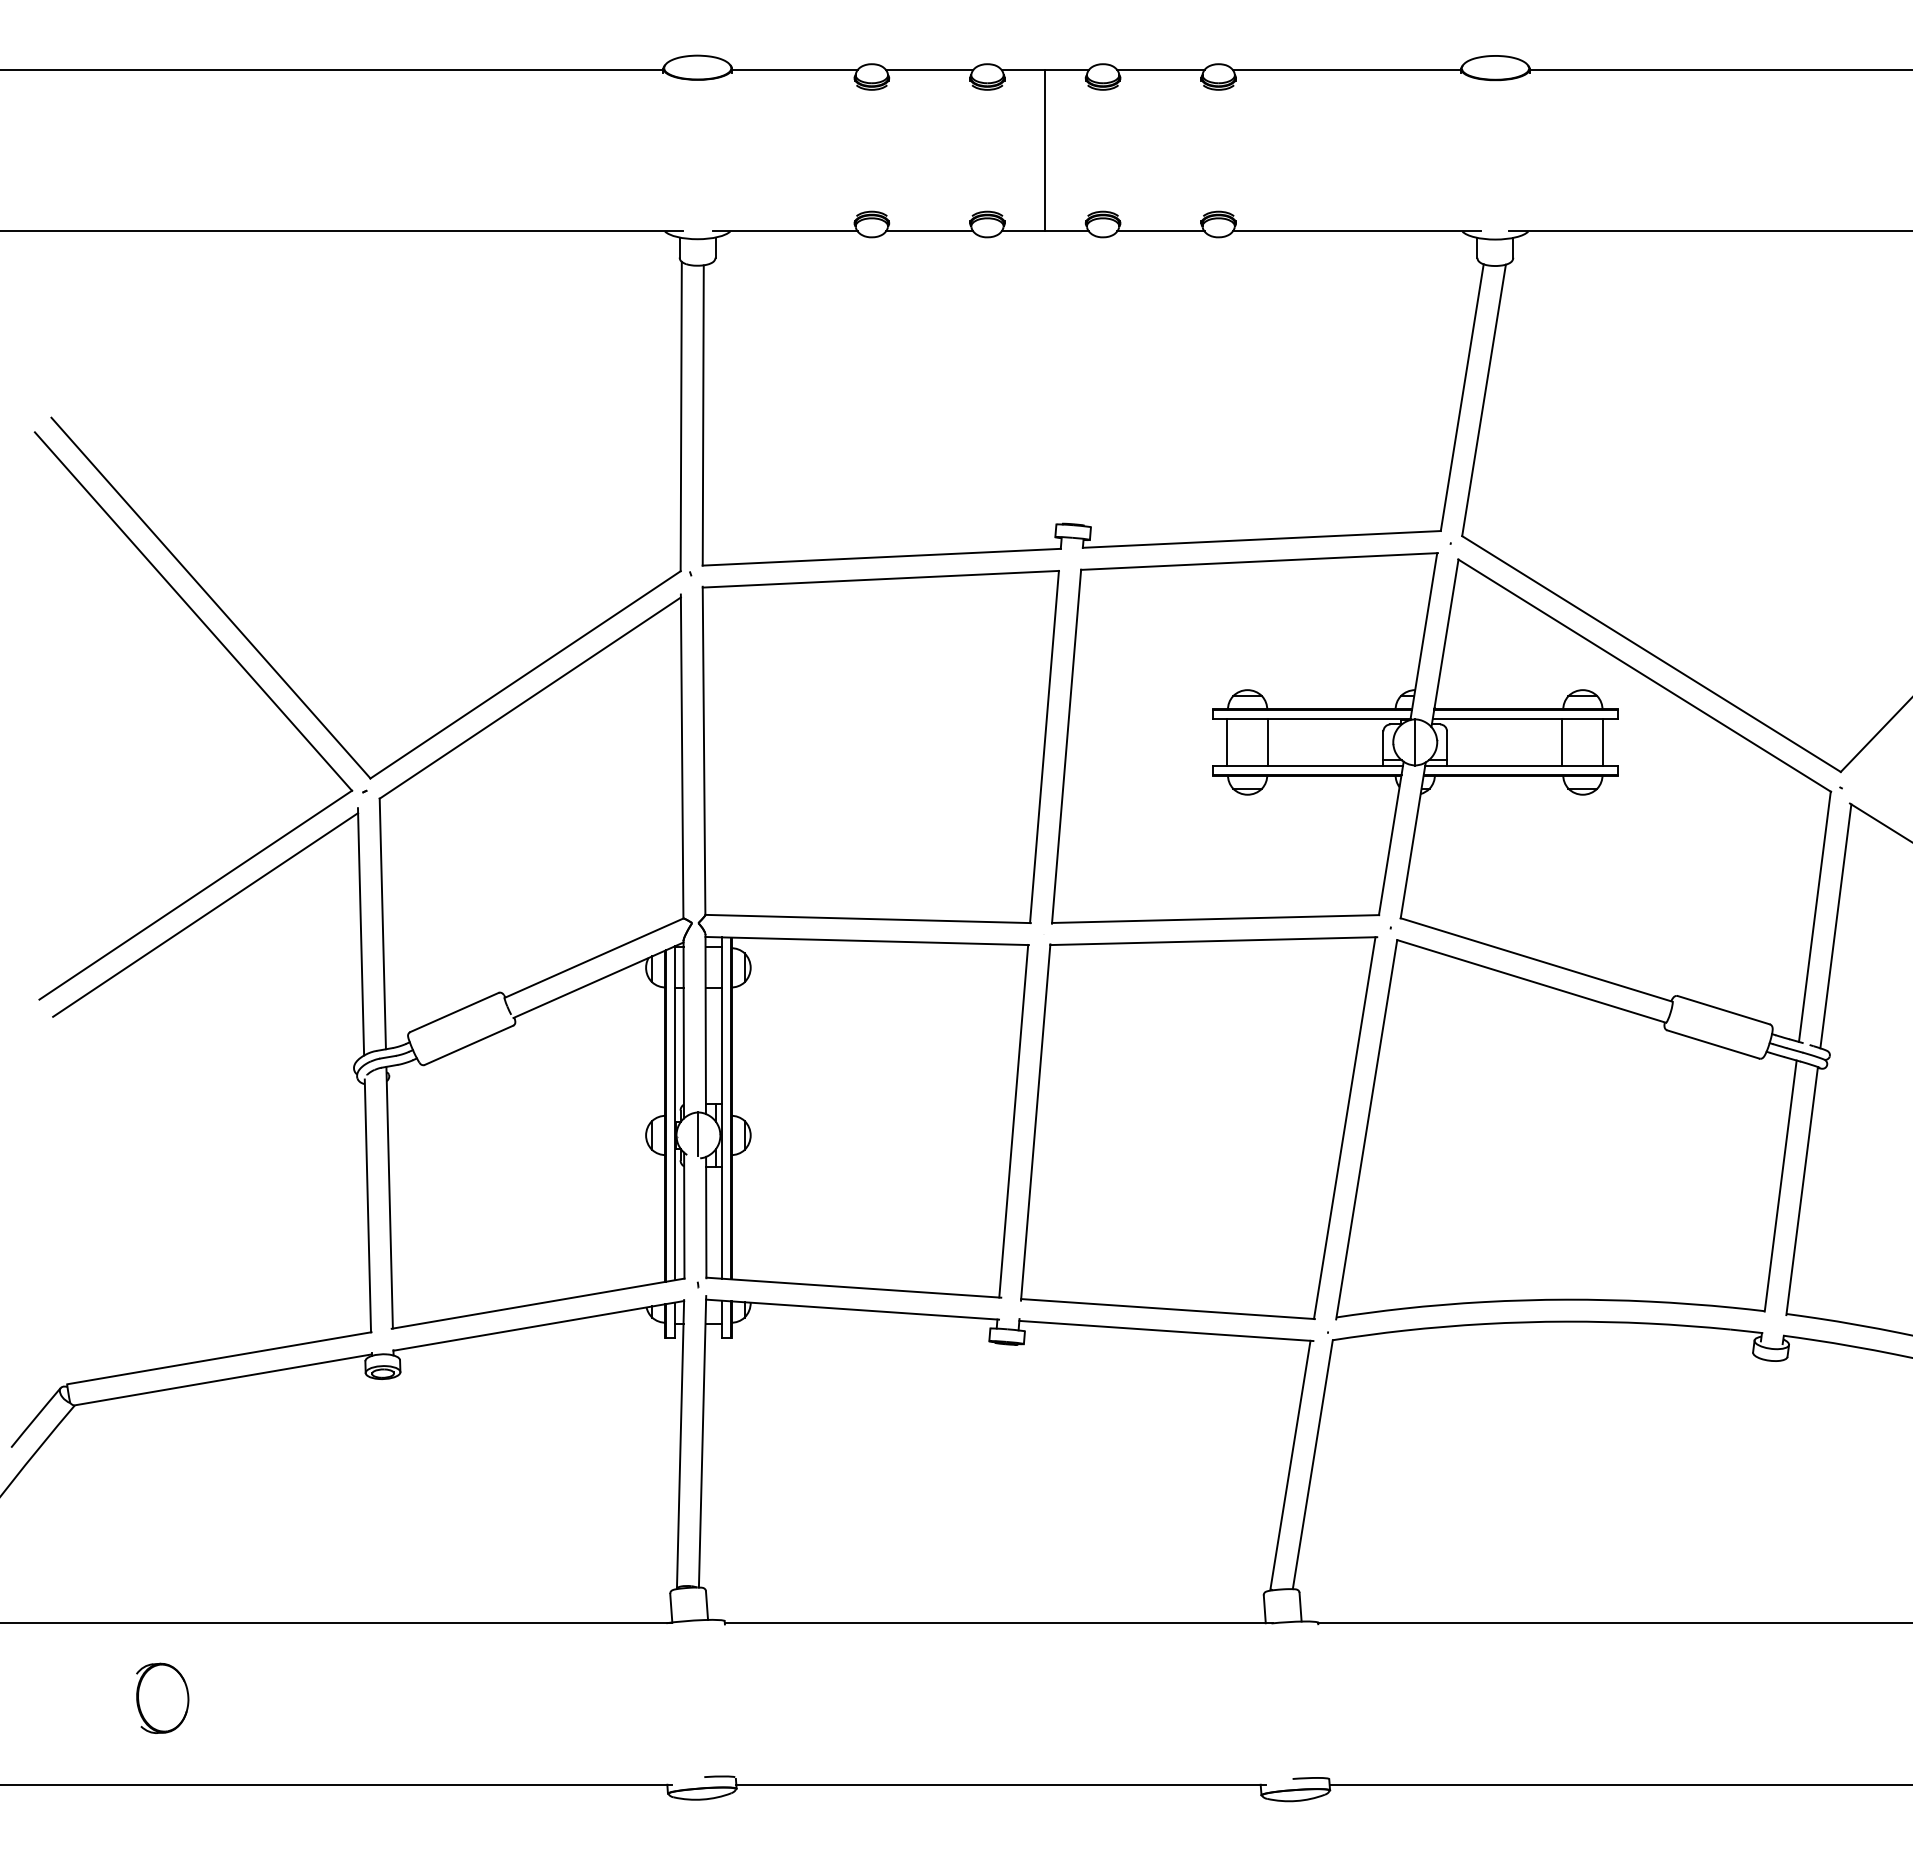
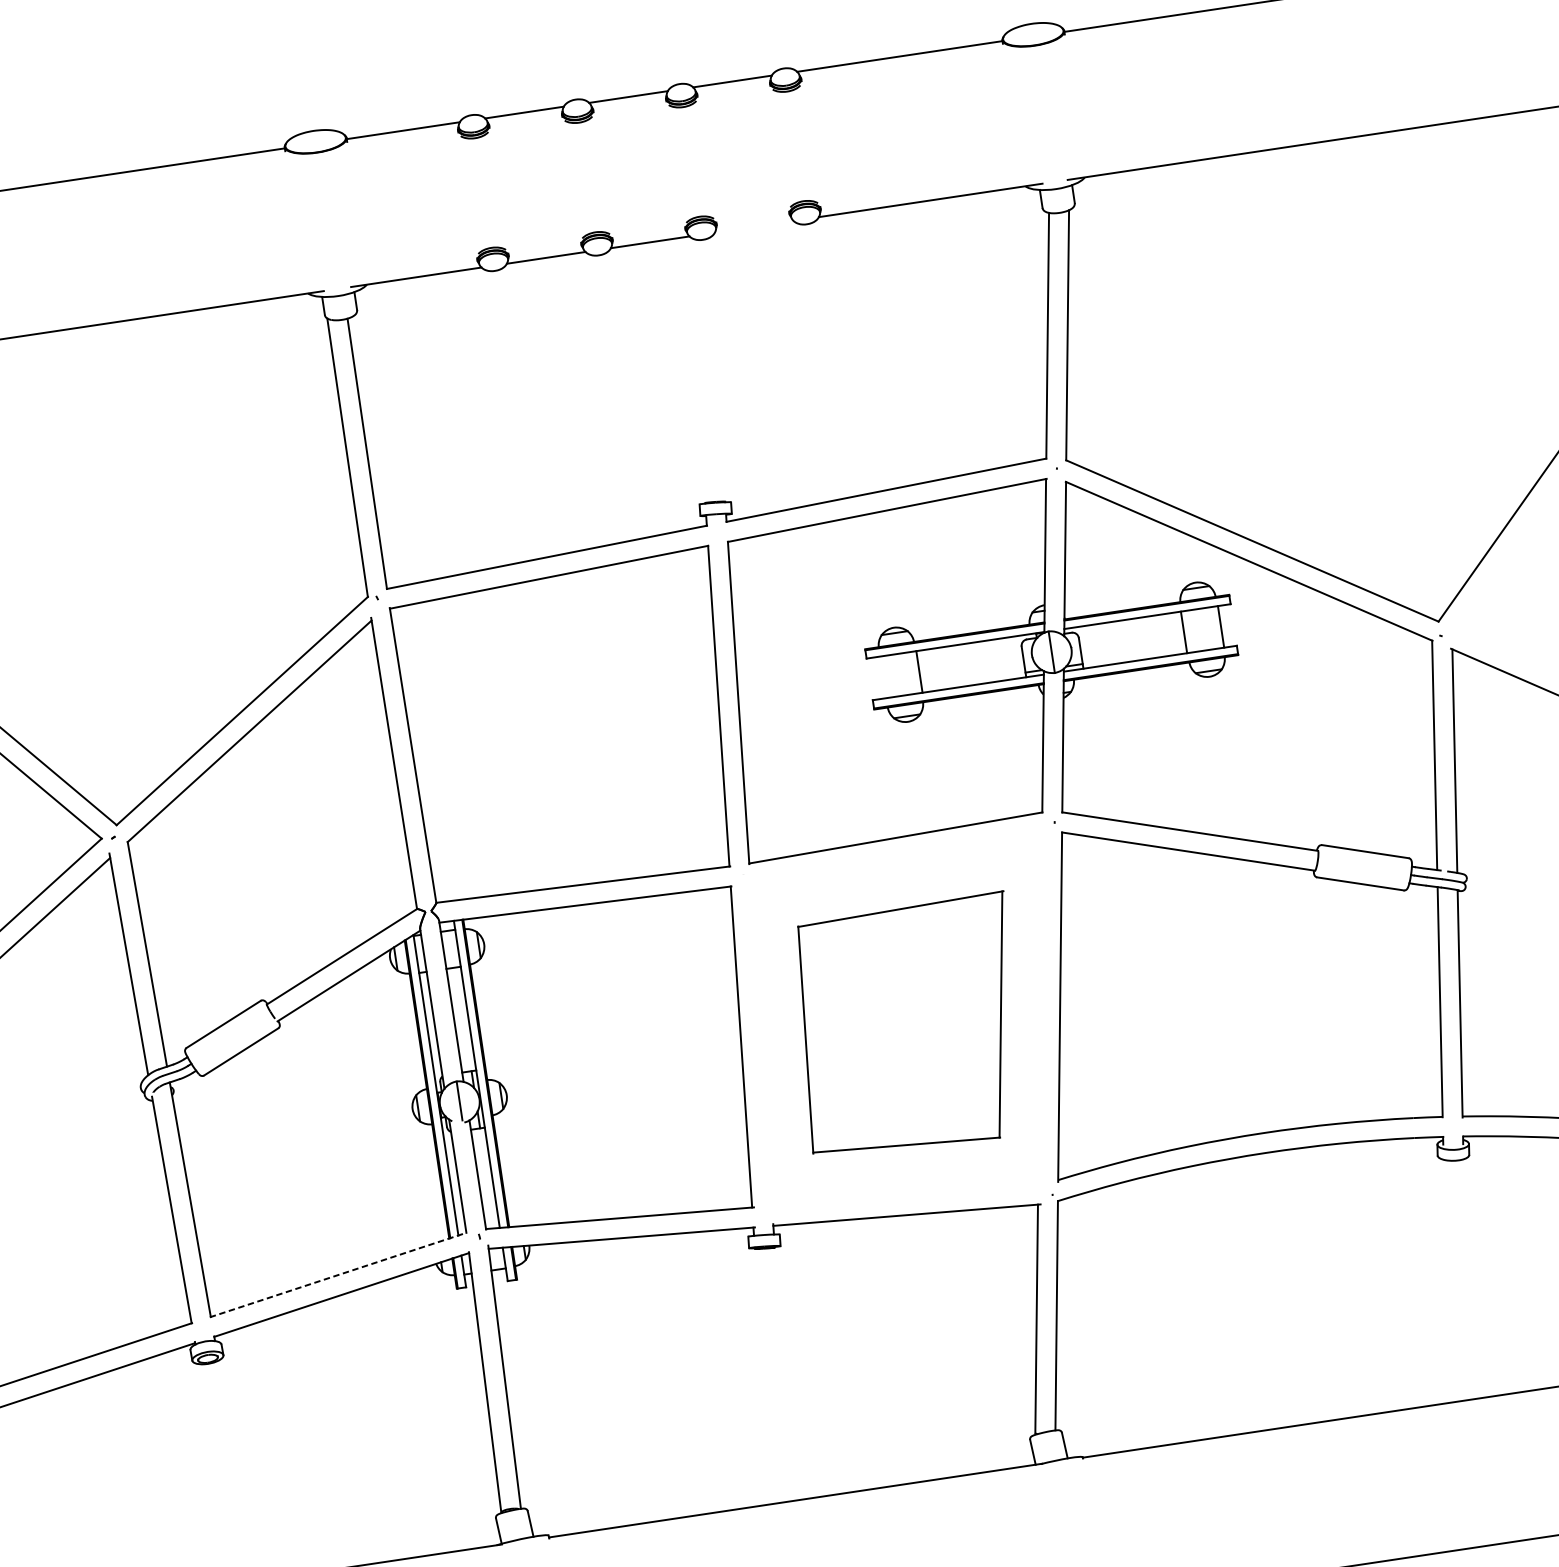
line: (1045, 150) -> (639, 169), removed
line: (1160, 231) -> (753, 226), removed
line: (1227, 742) -> (882, 677), removed
part: (1199, 1127) -> (909, 1027), size x0.7
line: (538, 1303) -> (338, 1274), solid -> dashed

